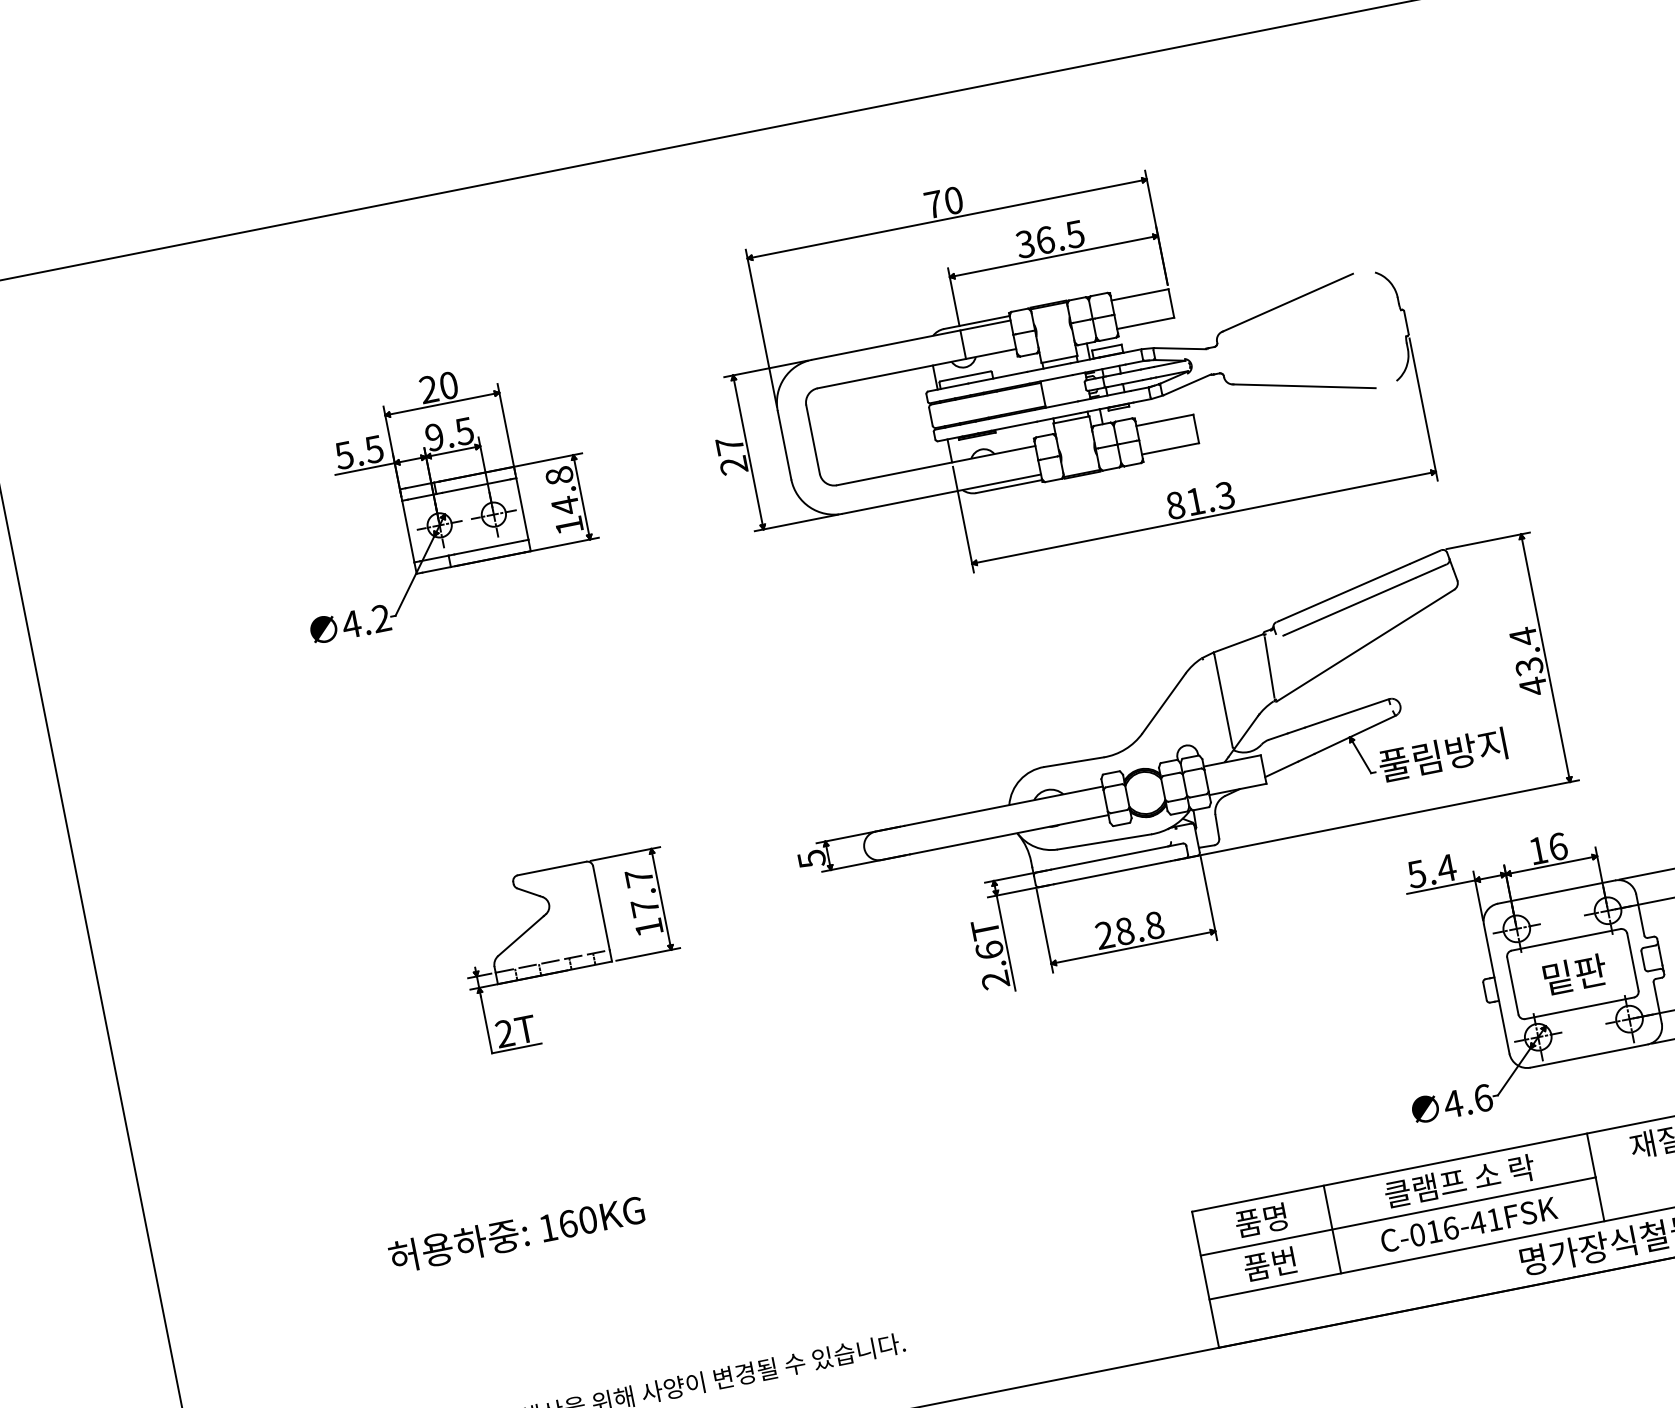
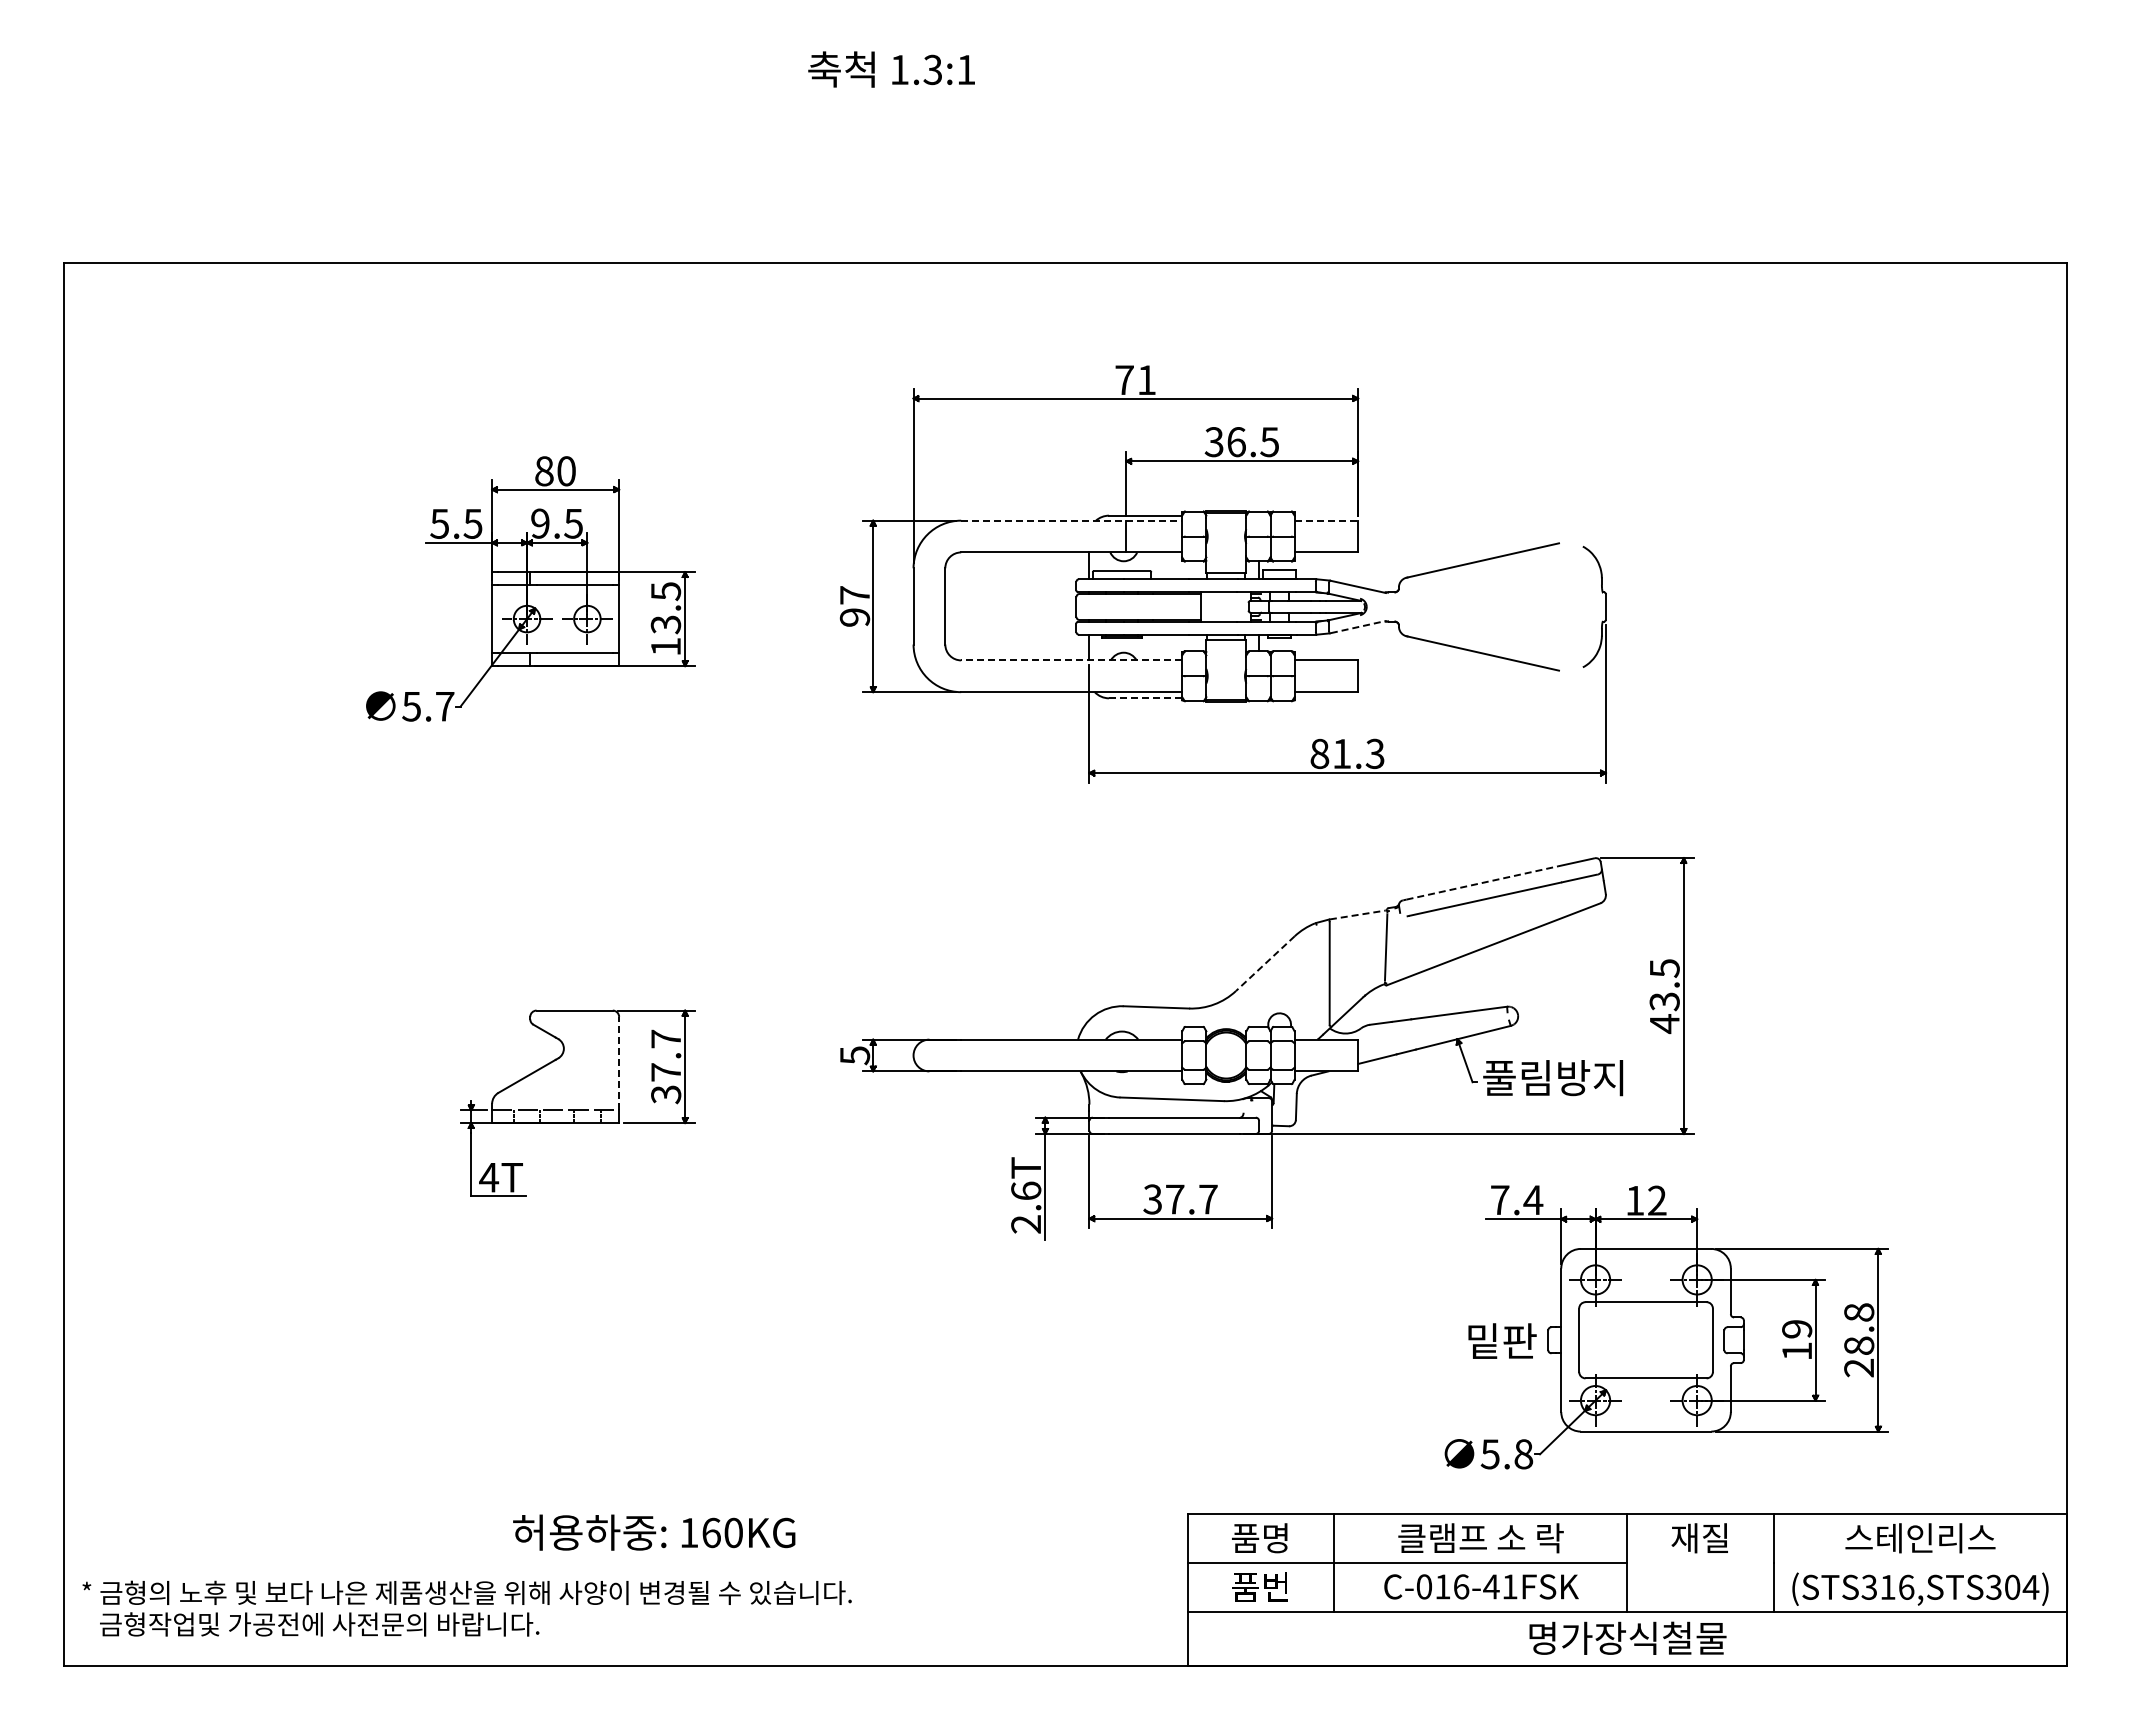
text: (953, 200) -> (1146, 380), 70 -> 71
line: (1140, 294) -> (1326, 520), solid -> dashed
line: (911, 340) -> (1071, 520), solid -> dashed
line: (1187, 384) -> (1358, 626), solid -> dashed
text: (429, 389) -> (544, 471), 20 -> 80
text: (734, 465) -> (855, 617), 27 -> 97
line: (936, 465) -> (1071, 660), solid -> dashed
line: (1009, 486) -> (1145, 698), solid -> dashed
text: (562, 491) -> (665, 608), 14.8 -> 13.5
line: (1344, 592) -> (1482, 882), solid -> dashed
text: (365, 621) -> (427, 706), 4.2 -> 5.7
text: (1523, 636) -> (1664, 968), 43.4 -> 43.5
line: (1238, 642) -> (1358, 914), solid -> dashed
line: (1164, 704) -> (1265, 964), solid -> dashed
text: (1558, 846) -> (1657, 1200), 16 -> 12
text: (1416, 874) -> (1499, 1200), 5.4 -> 7.4
line: (601, 908) -> (619, 1063), solid -> dashed
text: (649, 927) -> (666, 1094), 17.7 -> 37.7
text: (1129, 930) -> (1180, 1199), 28.8 -> 37.7
text: (1575, 973) -> (1502, 1340), moved
text: (505, 1033) -> (489, 1177), 2T -> 4T
text: (1467, 1101) -> (1506, 1454), 4.6 -> 5.8
text: (516, 1233) -> (654, 1532), moved

